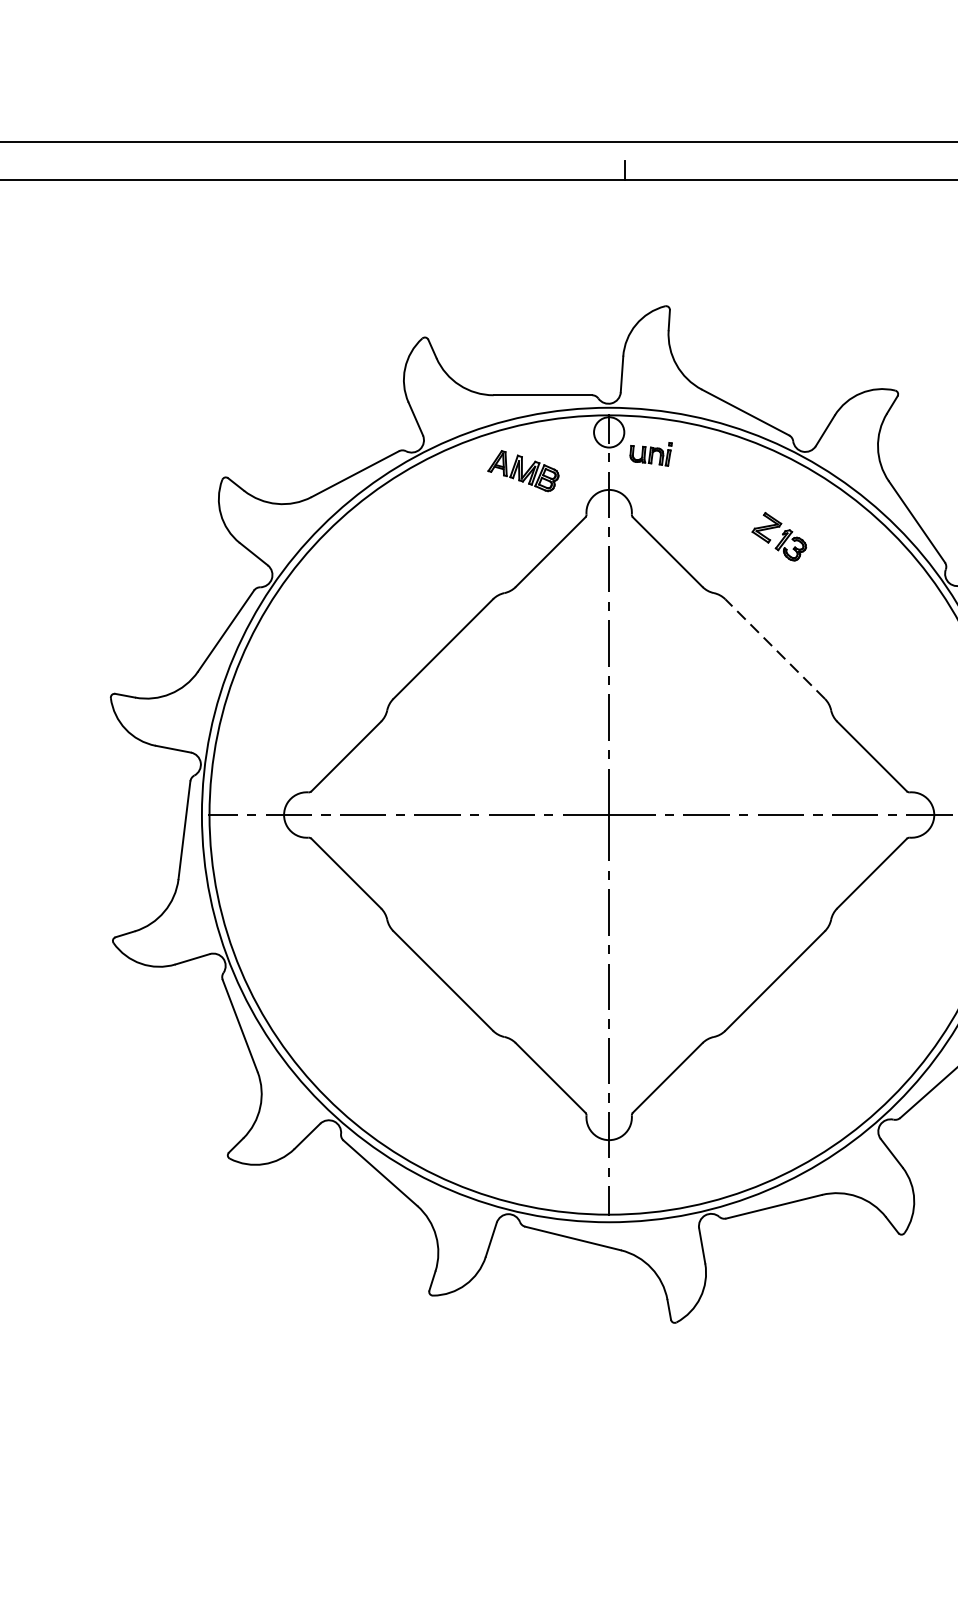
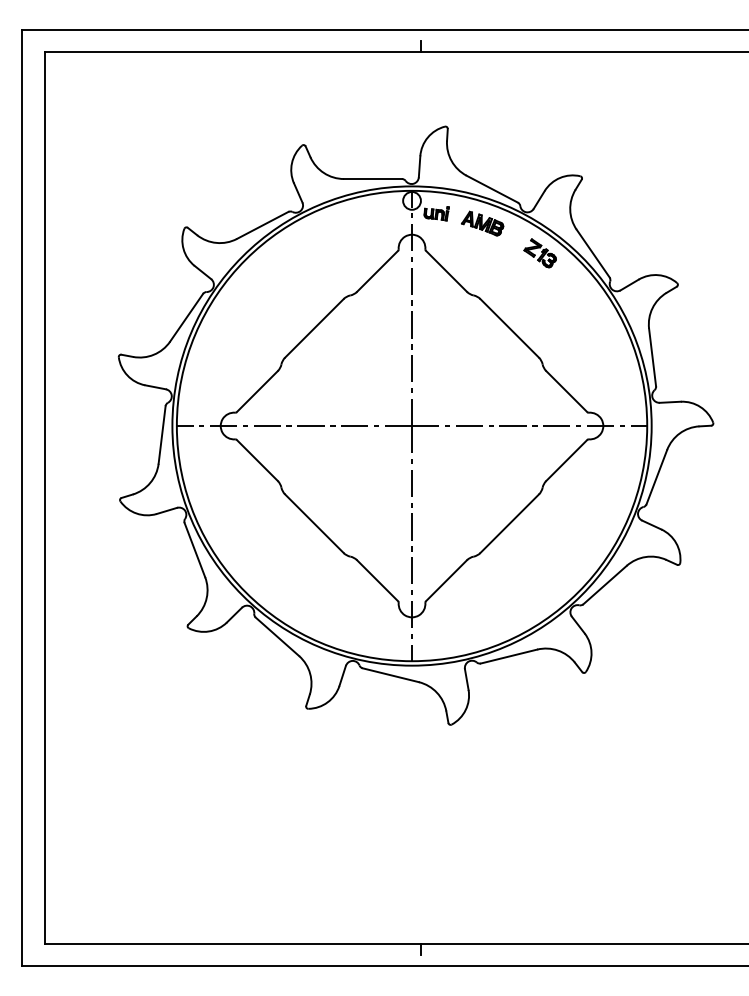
part: (523, 470) -> (482, 223), moved
part: (778, 537) -> (539, 253), moved
line: (774, 649) -> (509, 328), dashed -> solid

